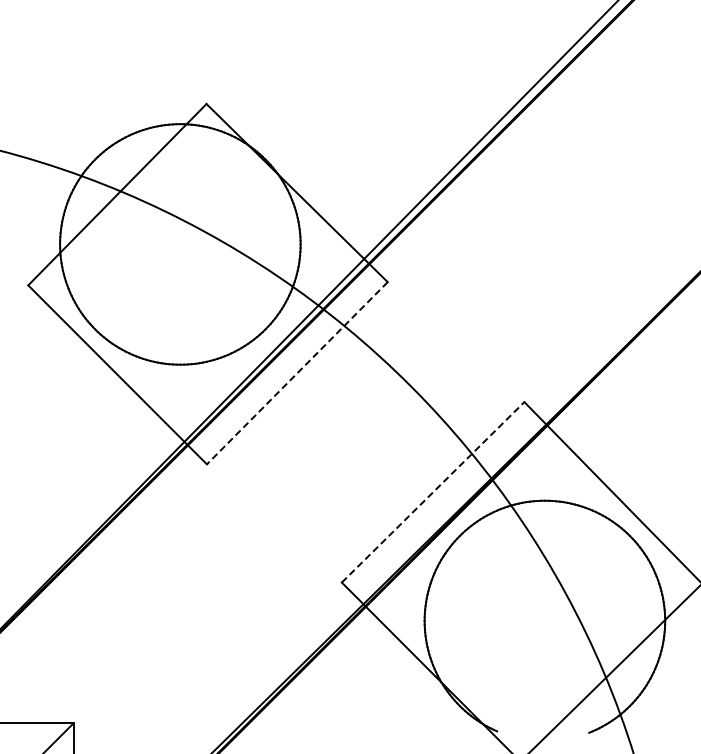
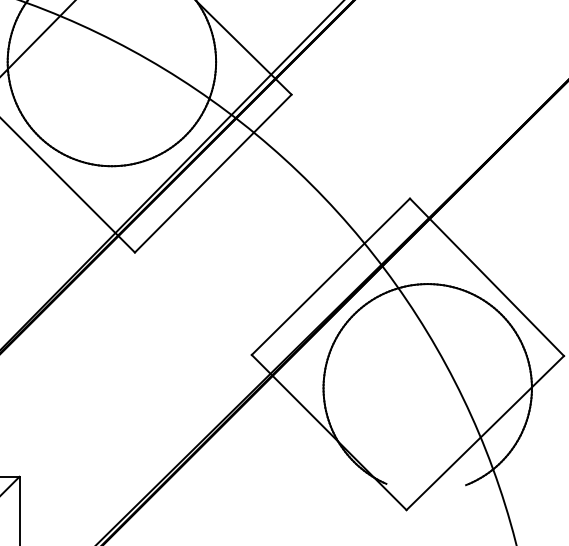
line: (297, 373) -> (213, 173), dashed -> solid
line: (433, 491) -> (331, 276), dashed -> solid

